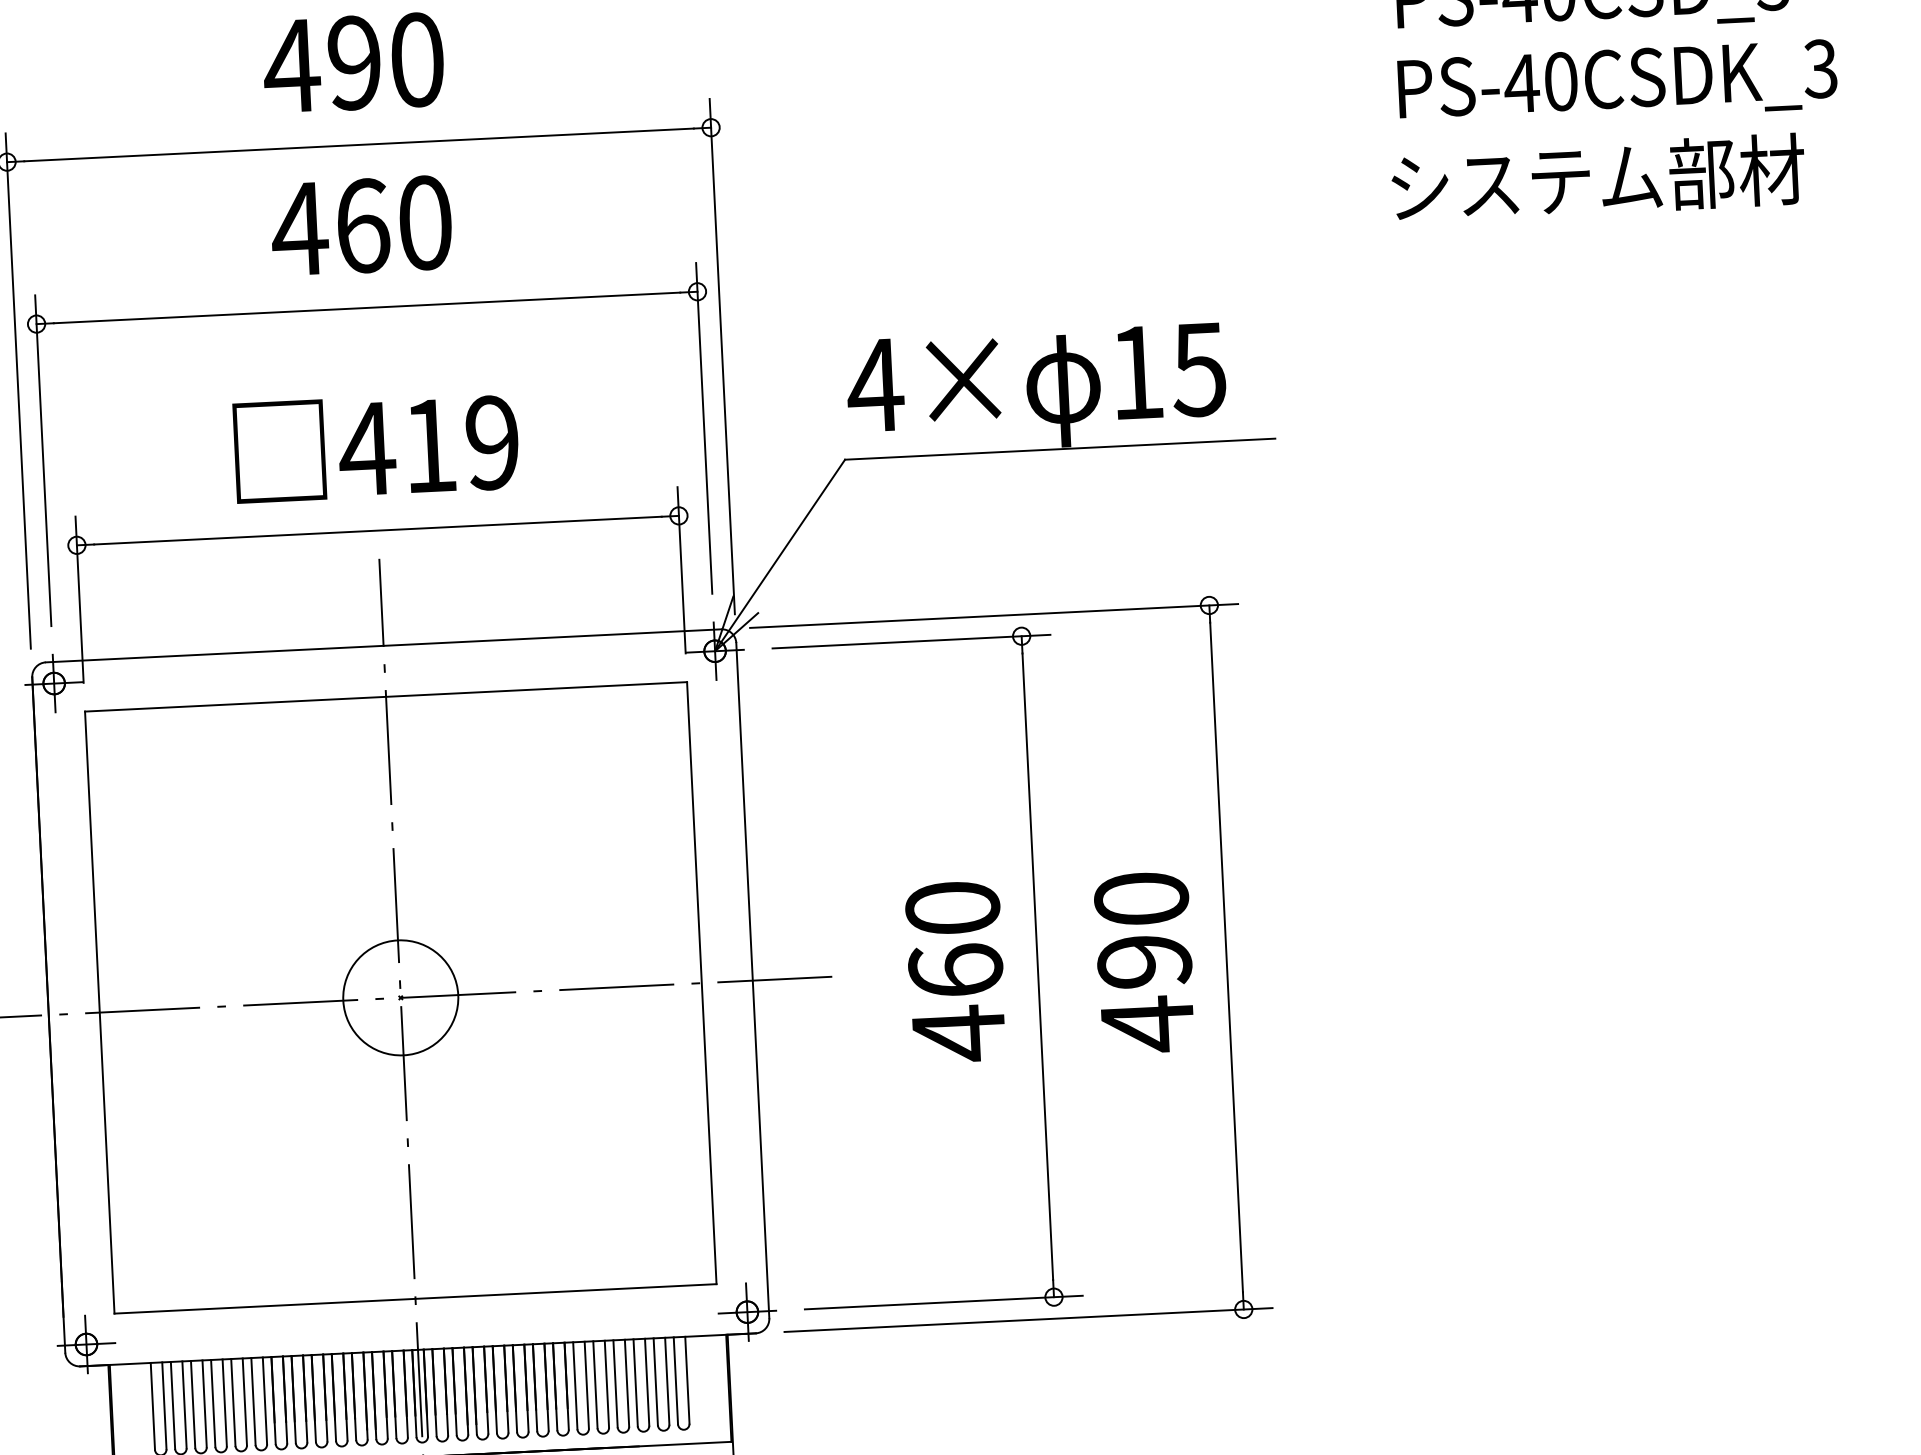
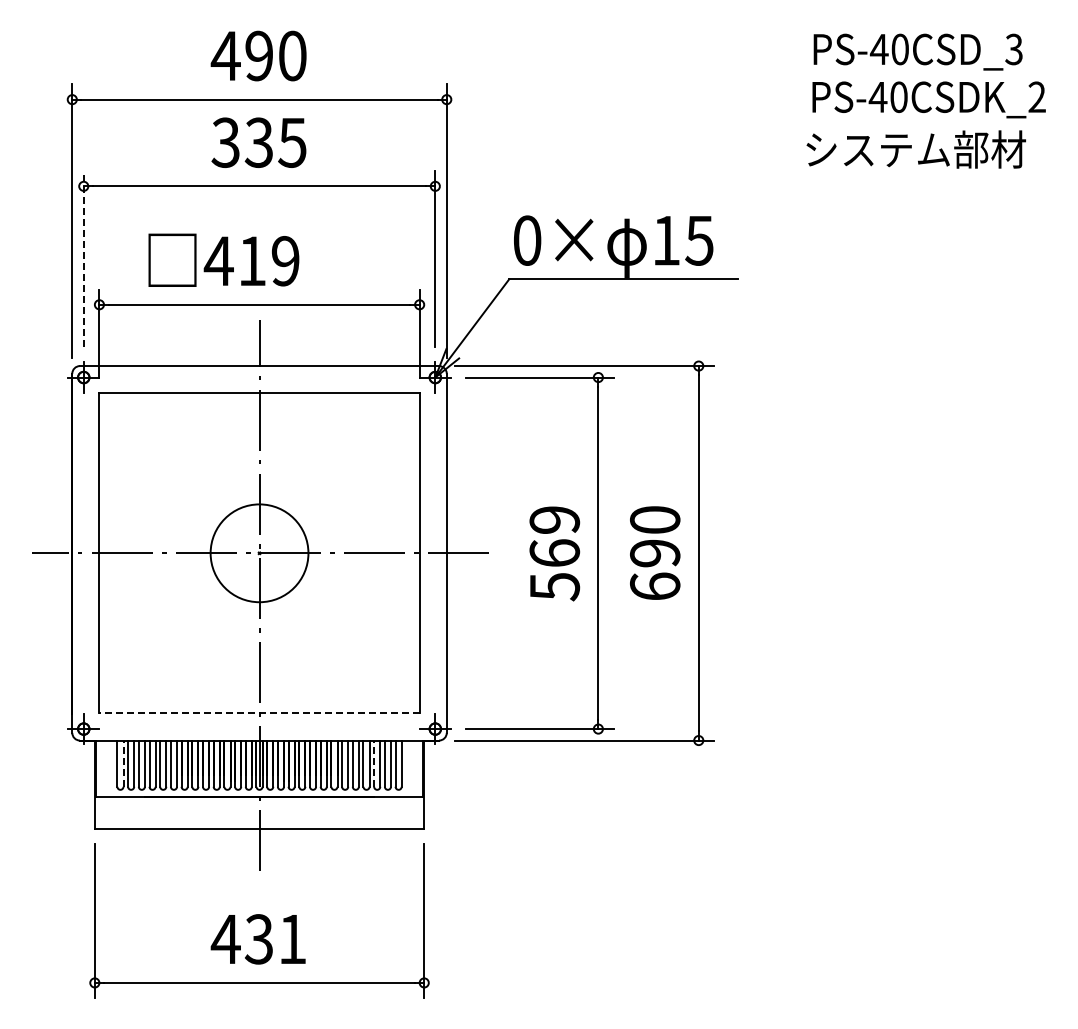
text: (1819, 69) -> (1036, 97), PS-40CSDK_3 -> PS-40CSDK_2
text: (361, 225) -> (258, 142), 460 -> 335
text: (875, 385) -> (527, 240), 4× -> 0×
text: (375, 445) -> (223, 259), moved
line: (42, 461) -> (83, 259), solid -> dashed
text: (955, 972) -> (554, 554), 460 -> 569
circle: (400, 996) -> (259, 552), size x1.6
text: (1148, 1023) -> (655, 586), 490 -> 690
line: (415, 1299) -> (259, 713), solid -> dashed
line: (636, 1382) -> (374, 763), solid -> dashed
line: (164, 1405) -> (123, 763), solid -> dashed

